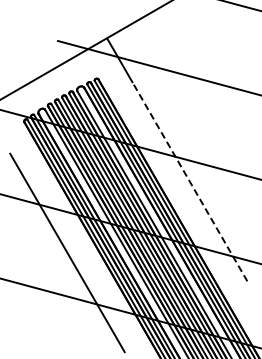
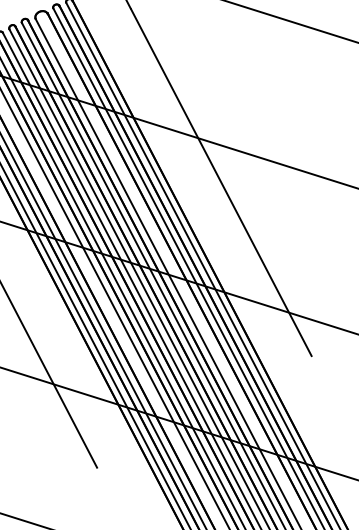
line: (189, 181) -> (220, 181), dashed -> solid

